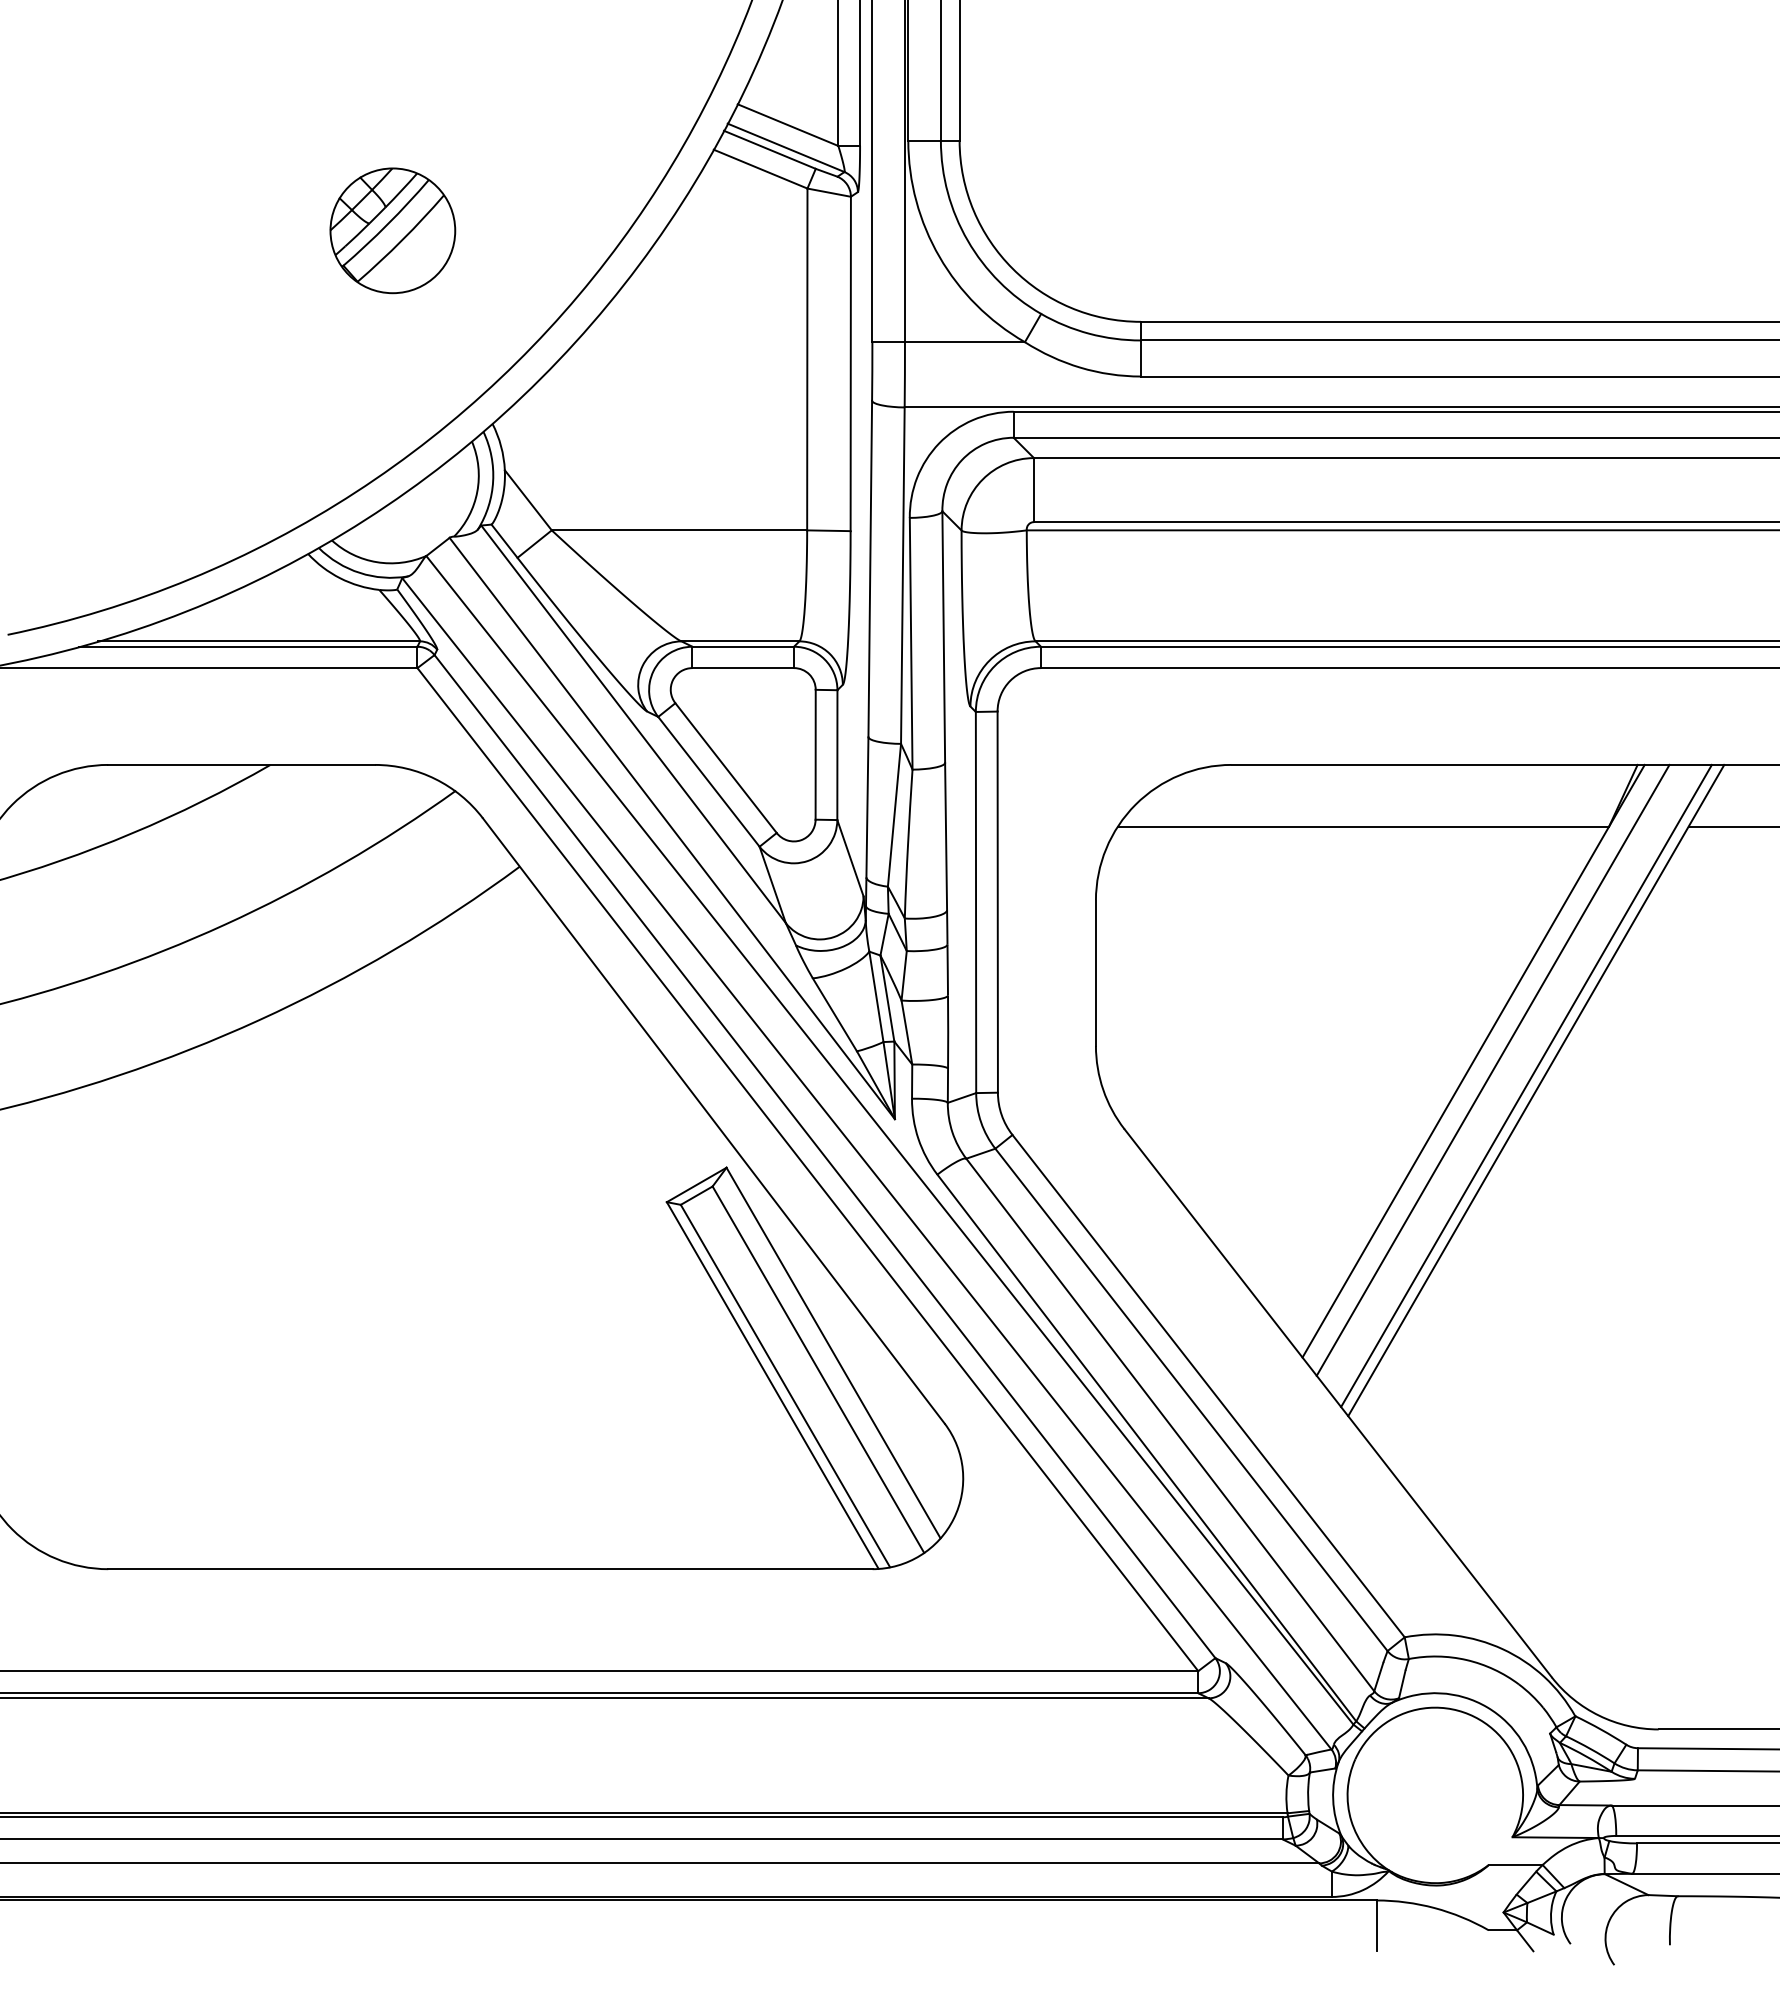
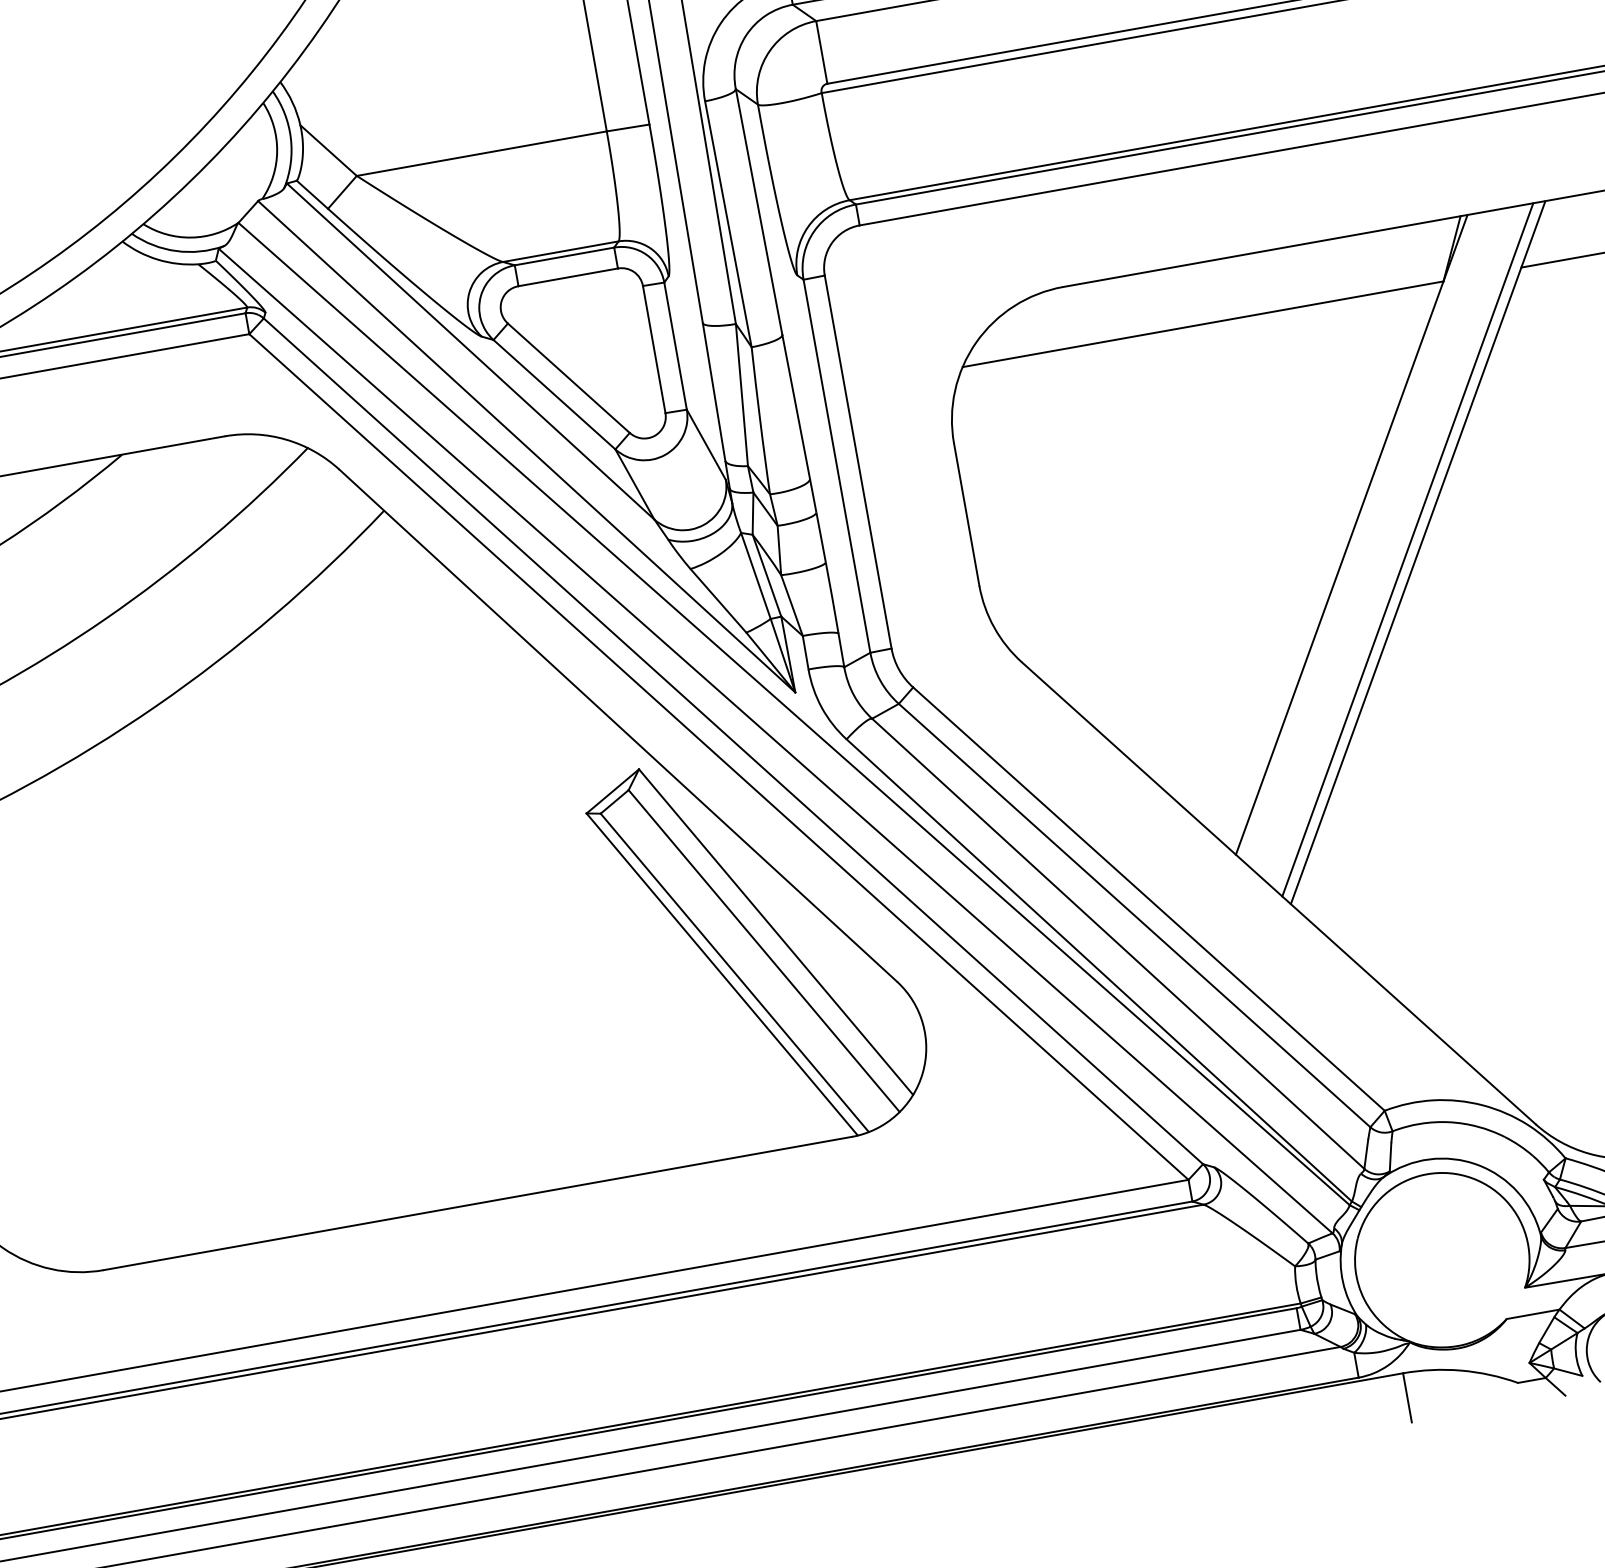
line: (1492, 1069) -> (1371, 539), removed

